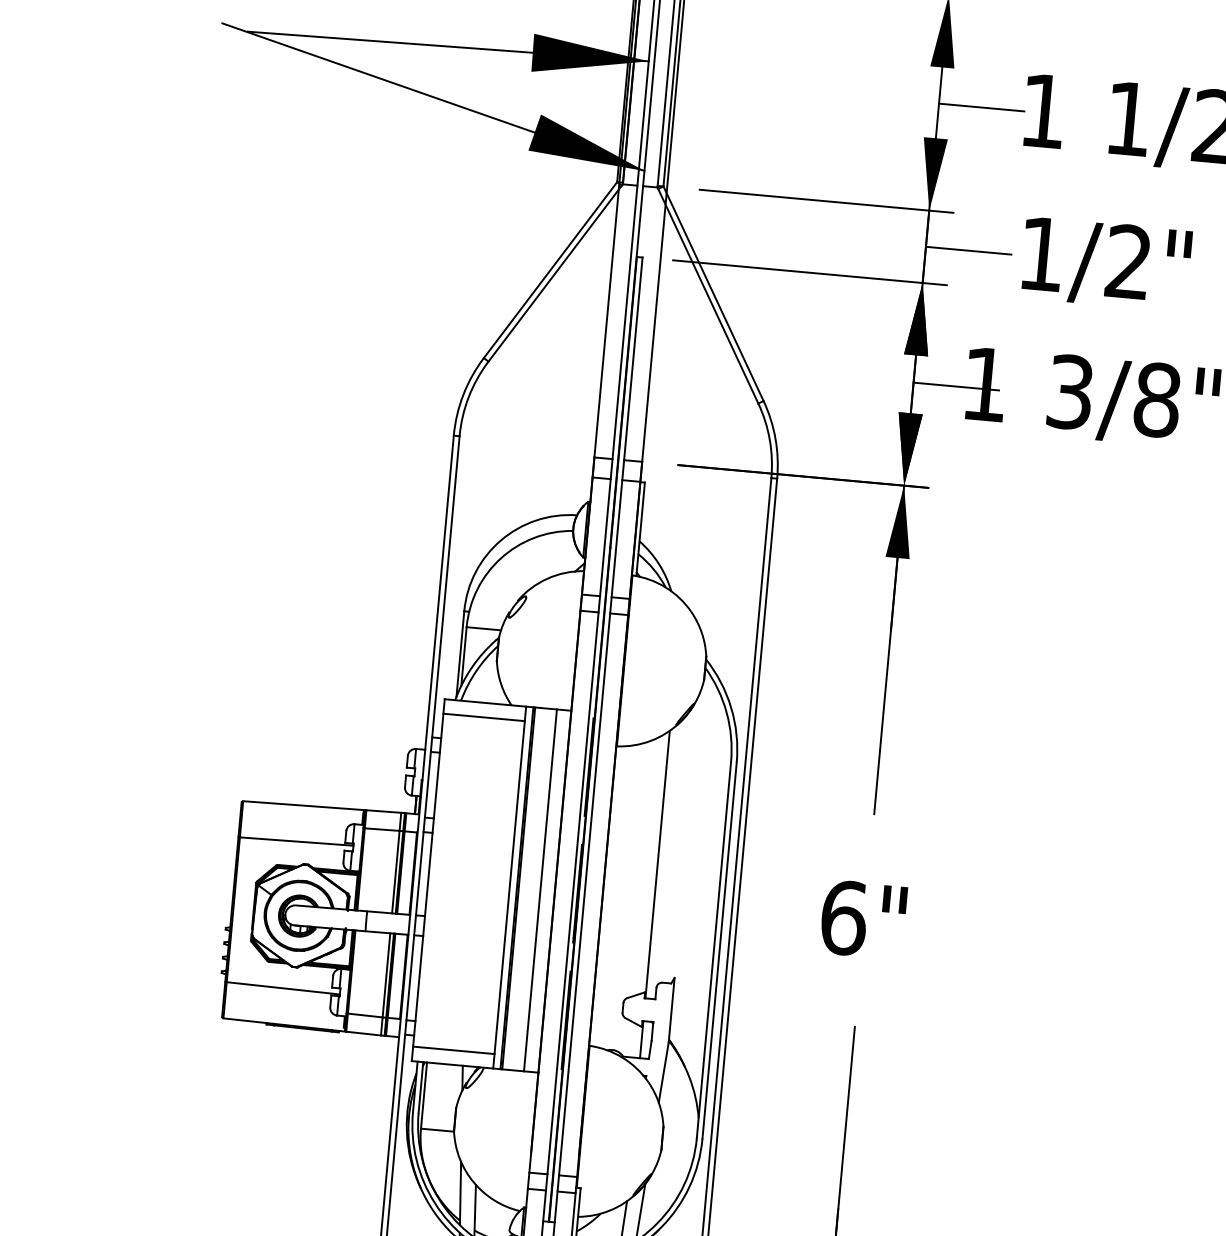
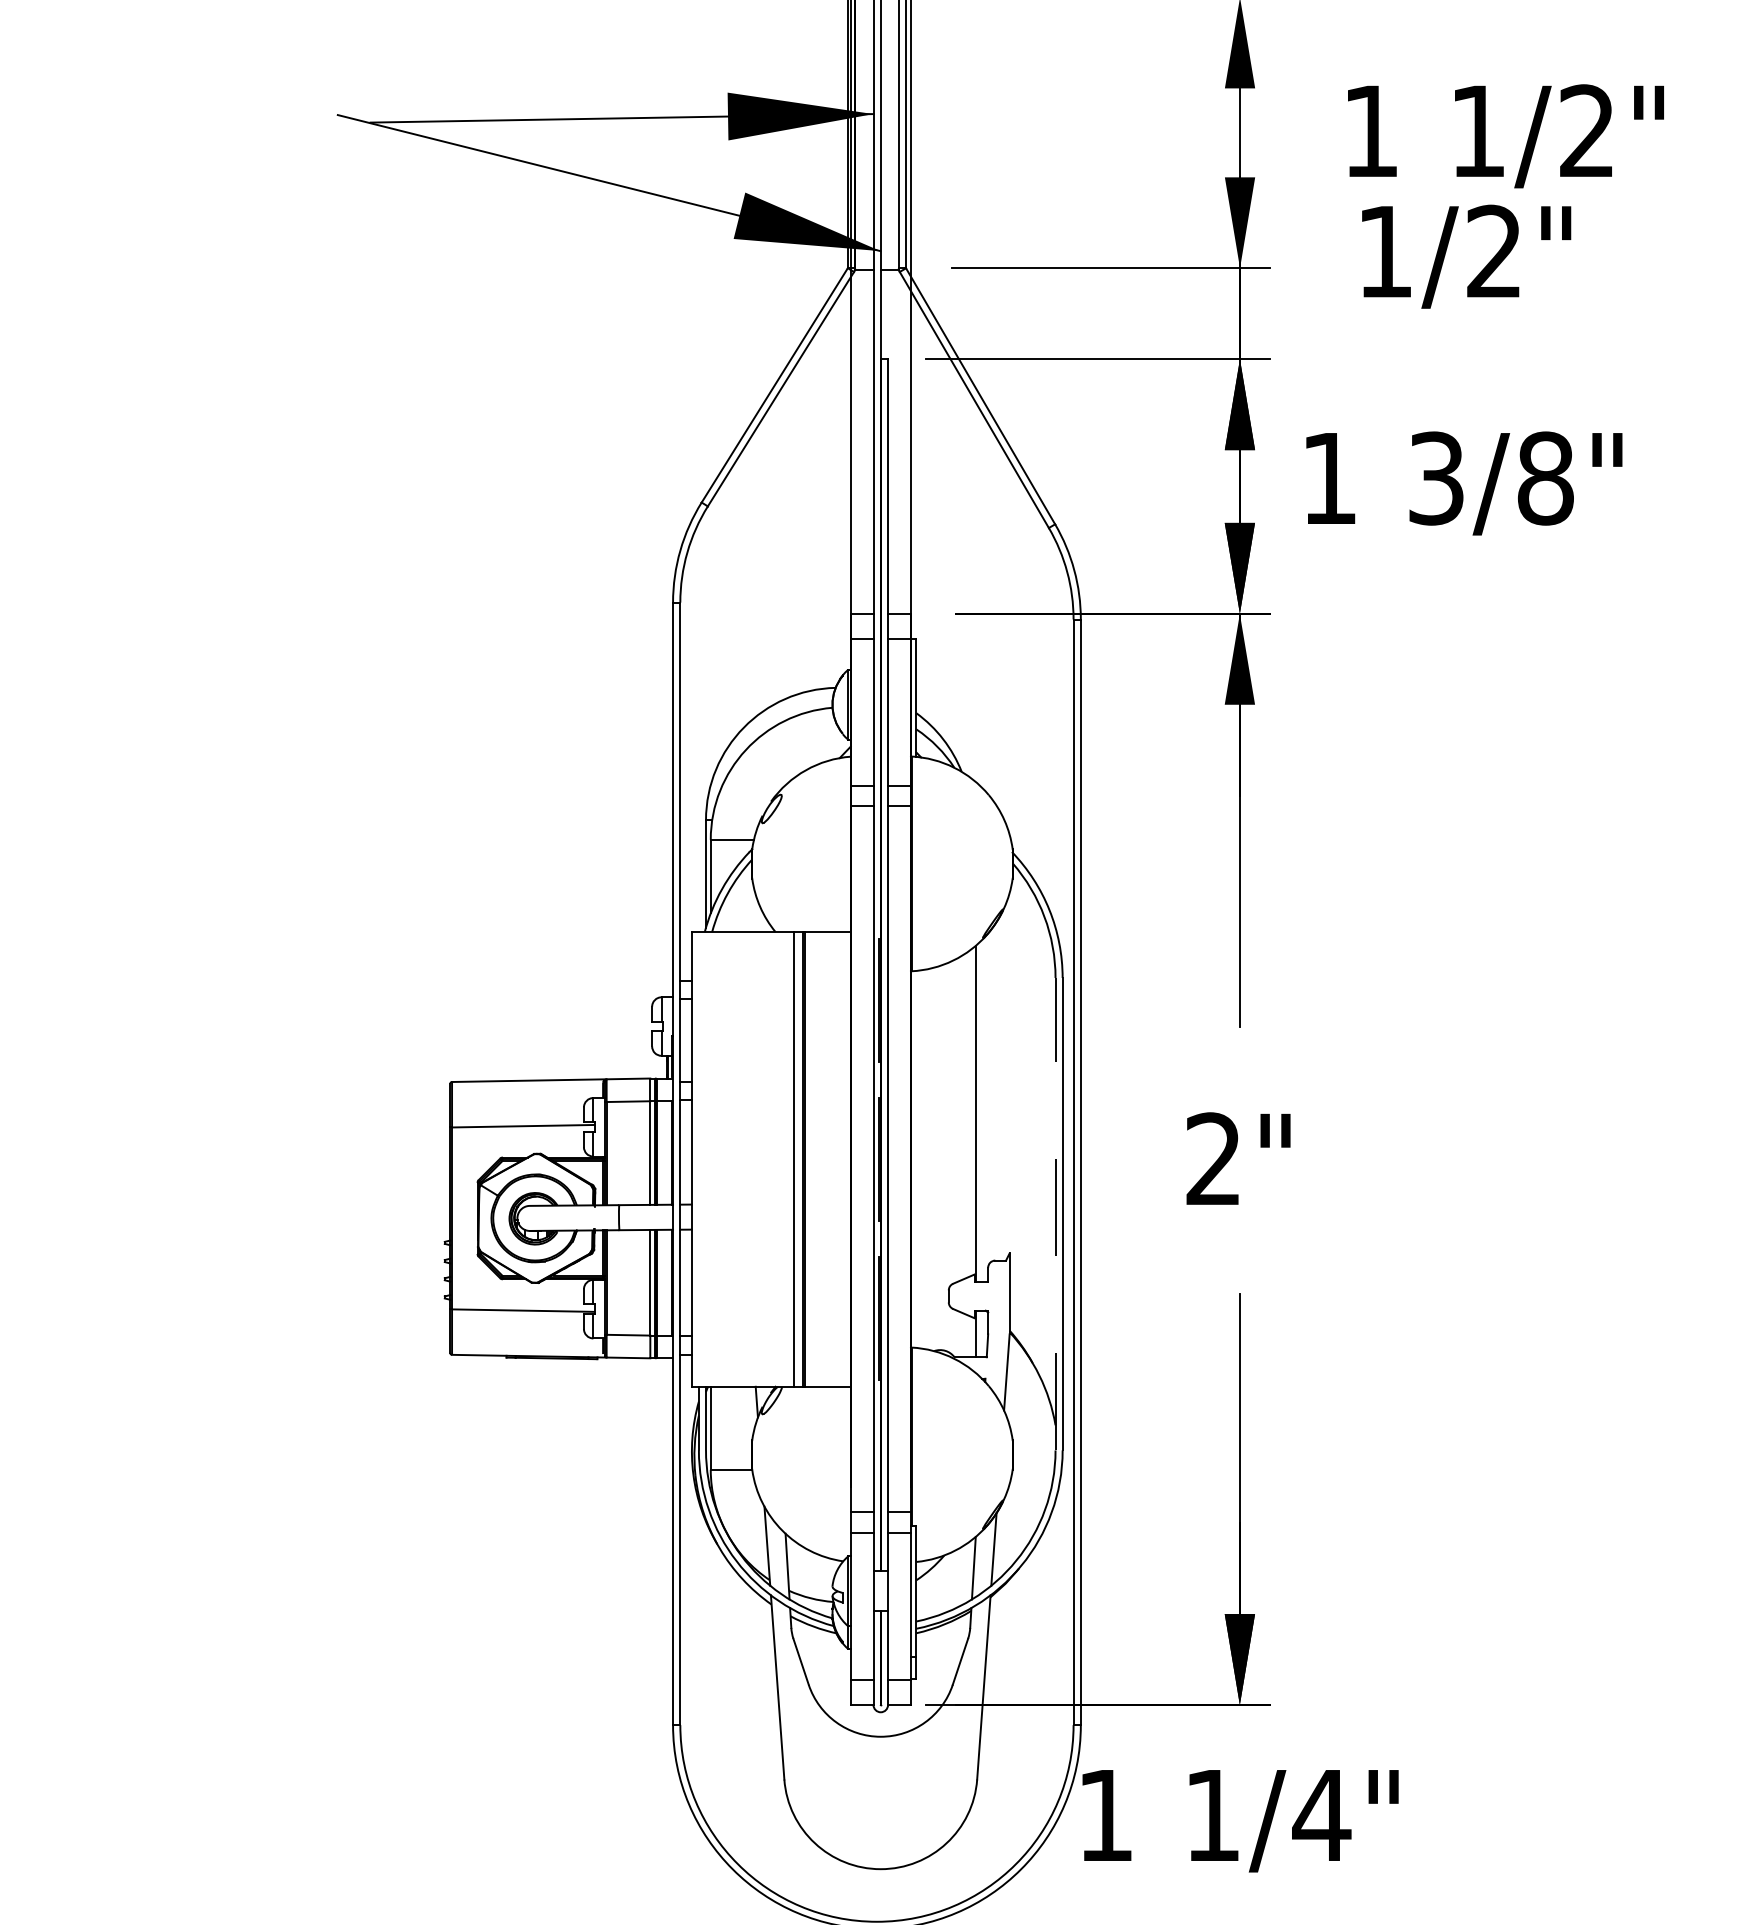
line: (981, 107) -> (1293, 133), removed
line: (968, 250) -> (1293, 313), removed
text: (1106, 263) -> (1466, 256), moved
line: (956, 386) -> (1293, 484), removed
line: (483, 717) -> (742, 950), removed
line: (540, 890) -> (832, 1159), removed
text: (844, 918) -> (1214, 1159), 6" -> 2"
line: (713, 949) -> (1055, 1213), solid -> dashed
line: (453, 1050) -> (742, 1368), removed

